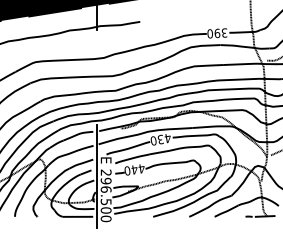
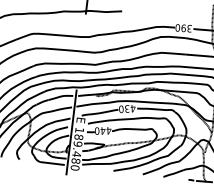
text: (105, 191) -> (77, 145), 296.500 -> 189.480

